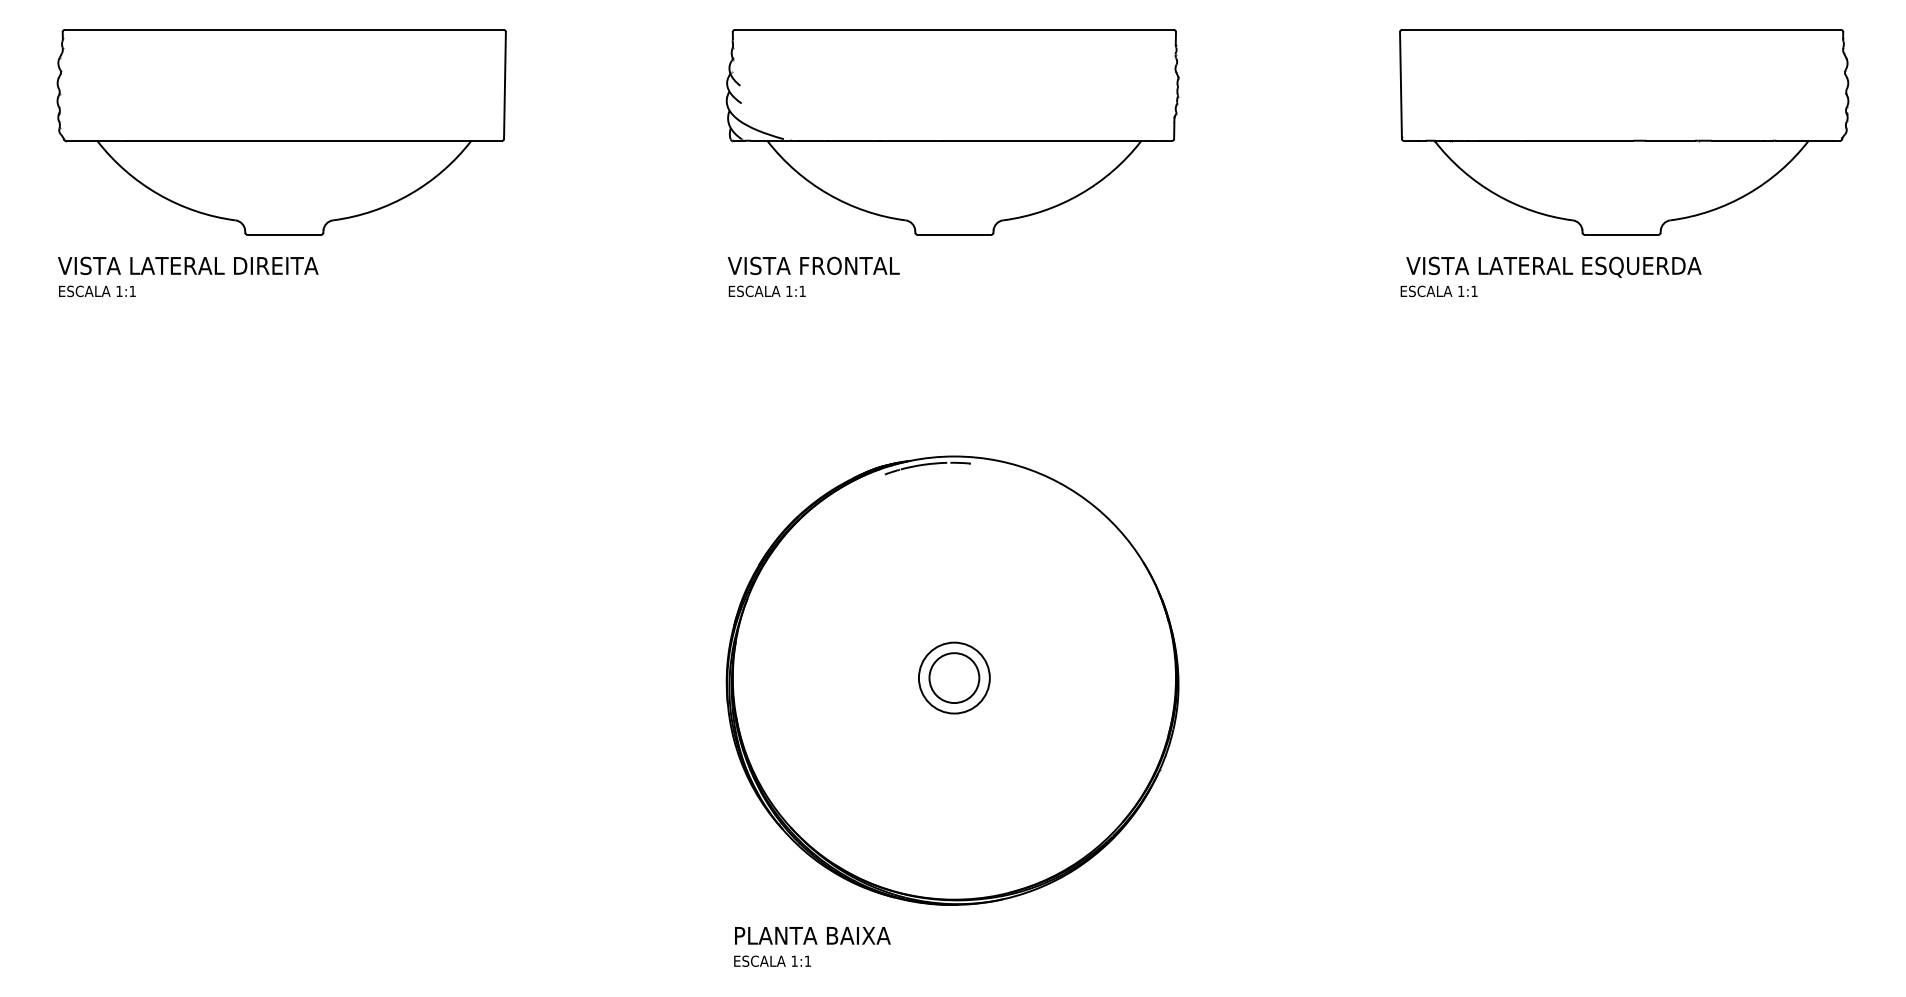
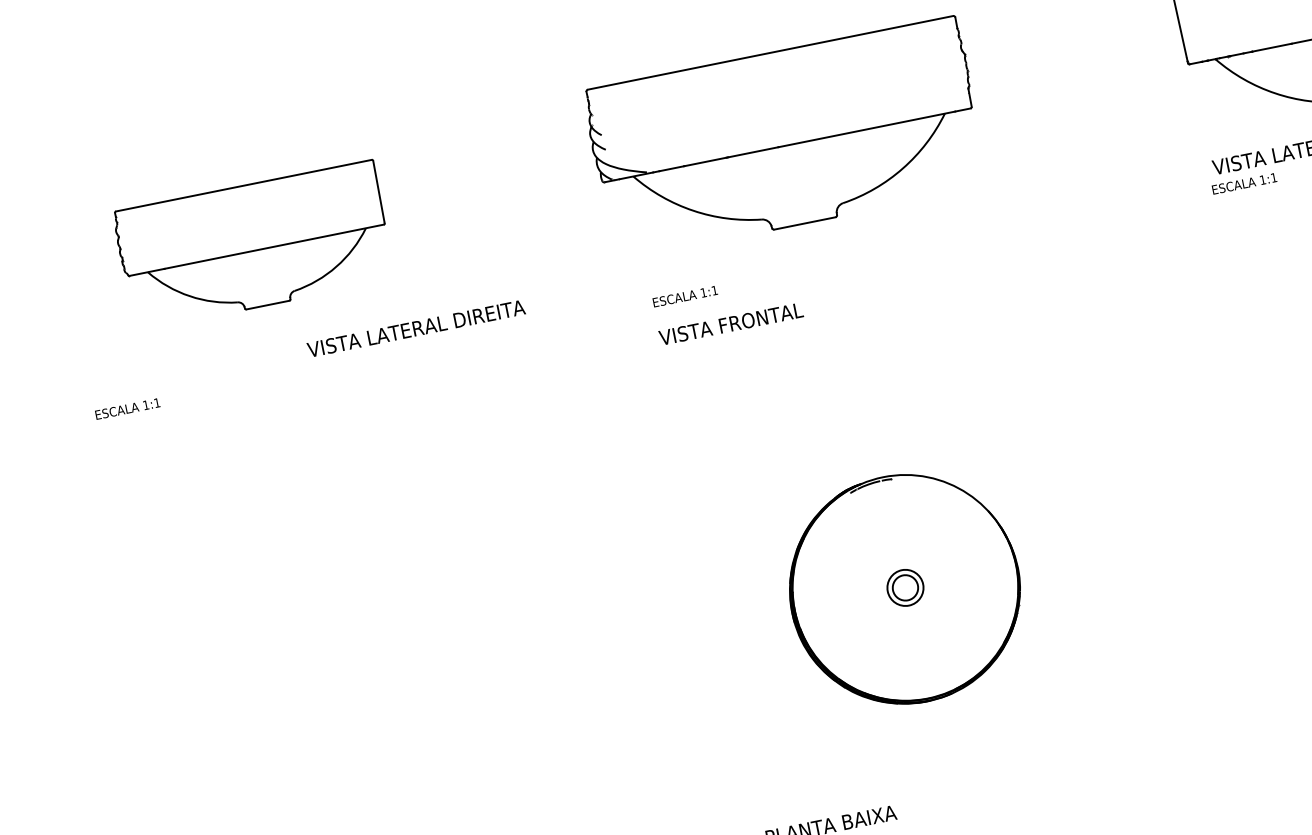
part: (281, 132) -> (254, 245), size x0.7
part: (952, 132) -> (786, 138), moved
text: (188, 265) -> (416, 328), moved
text: (813, 265) -> (730, 323), moved
part: (952, 680) -> (904, 589), size x0.6

